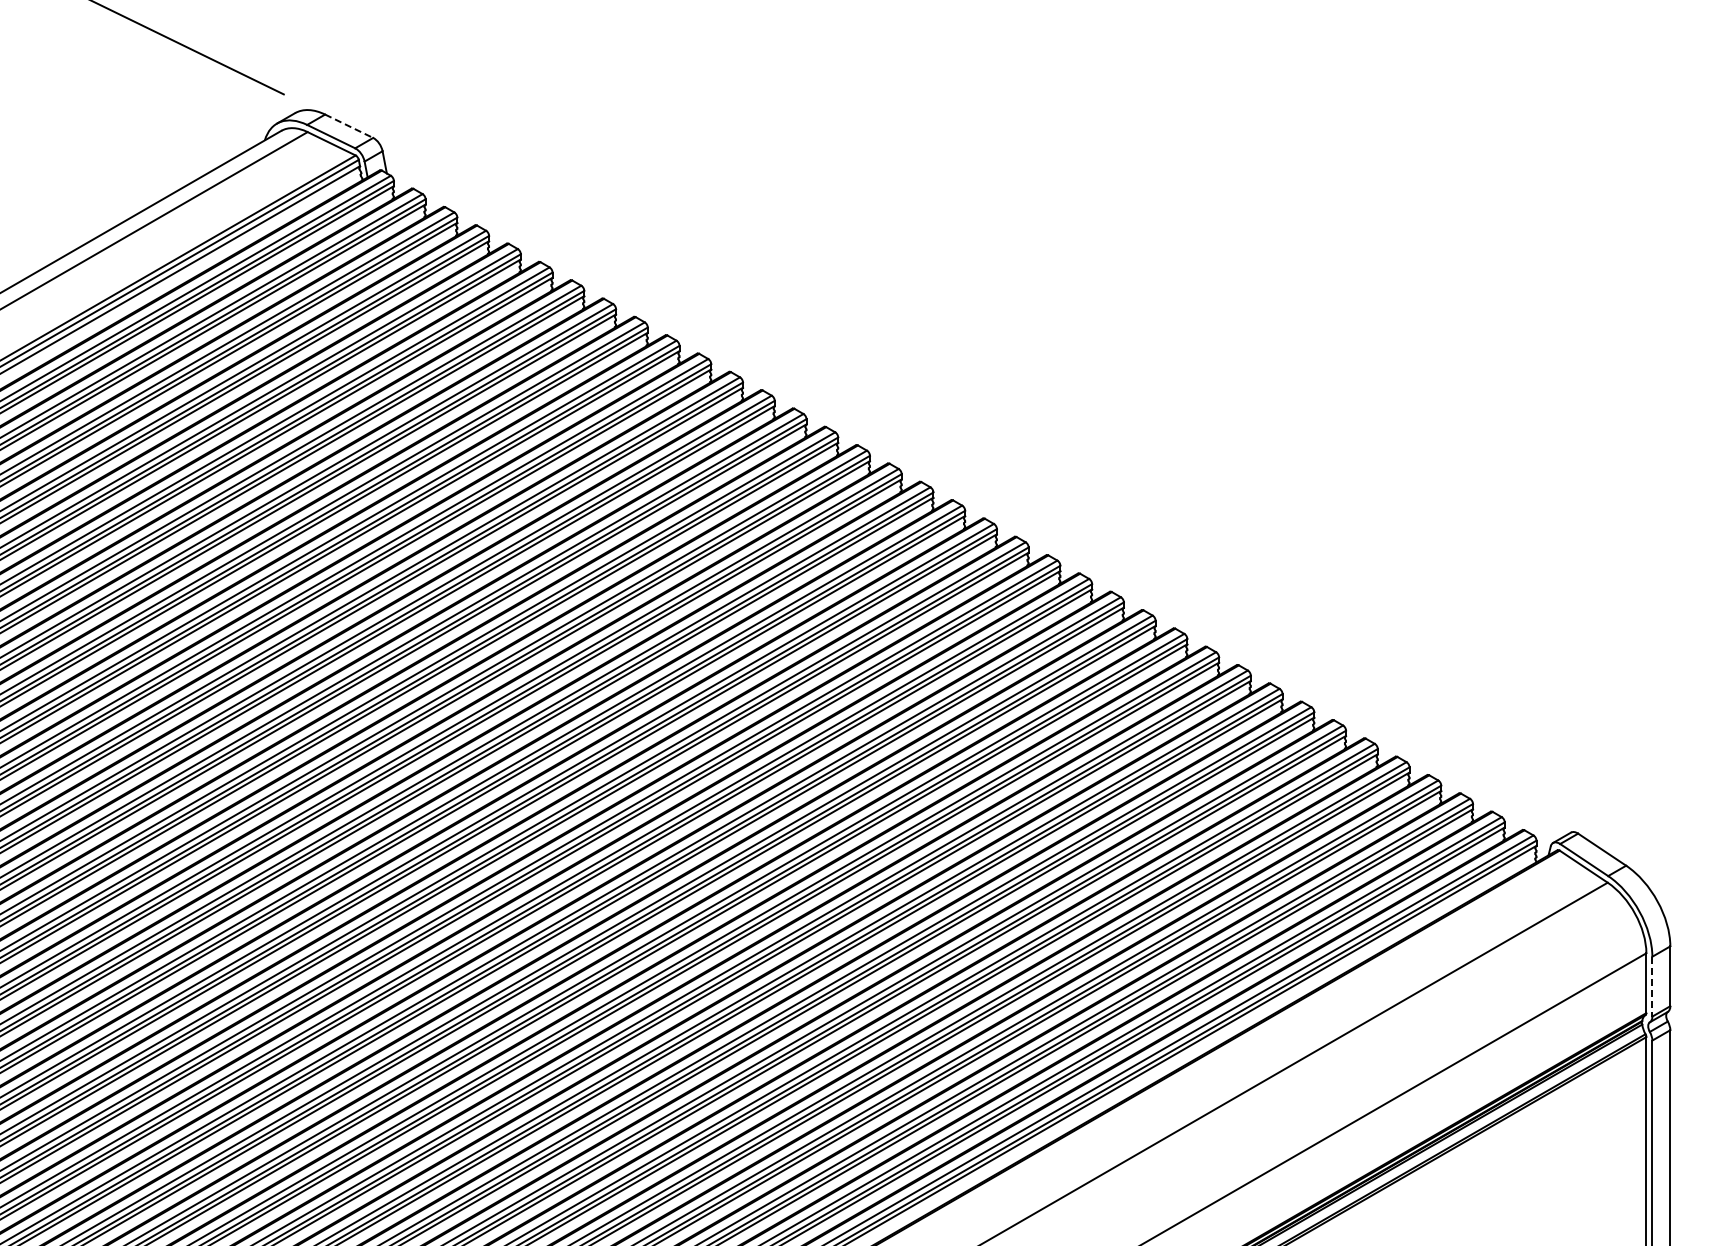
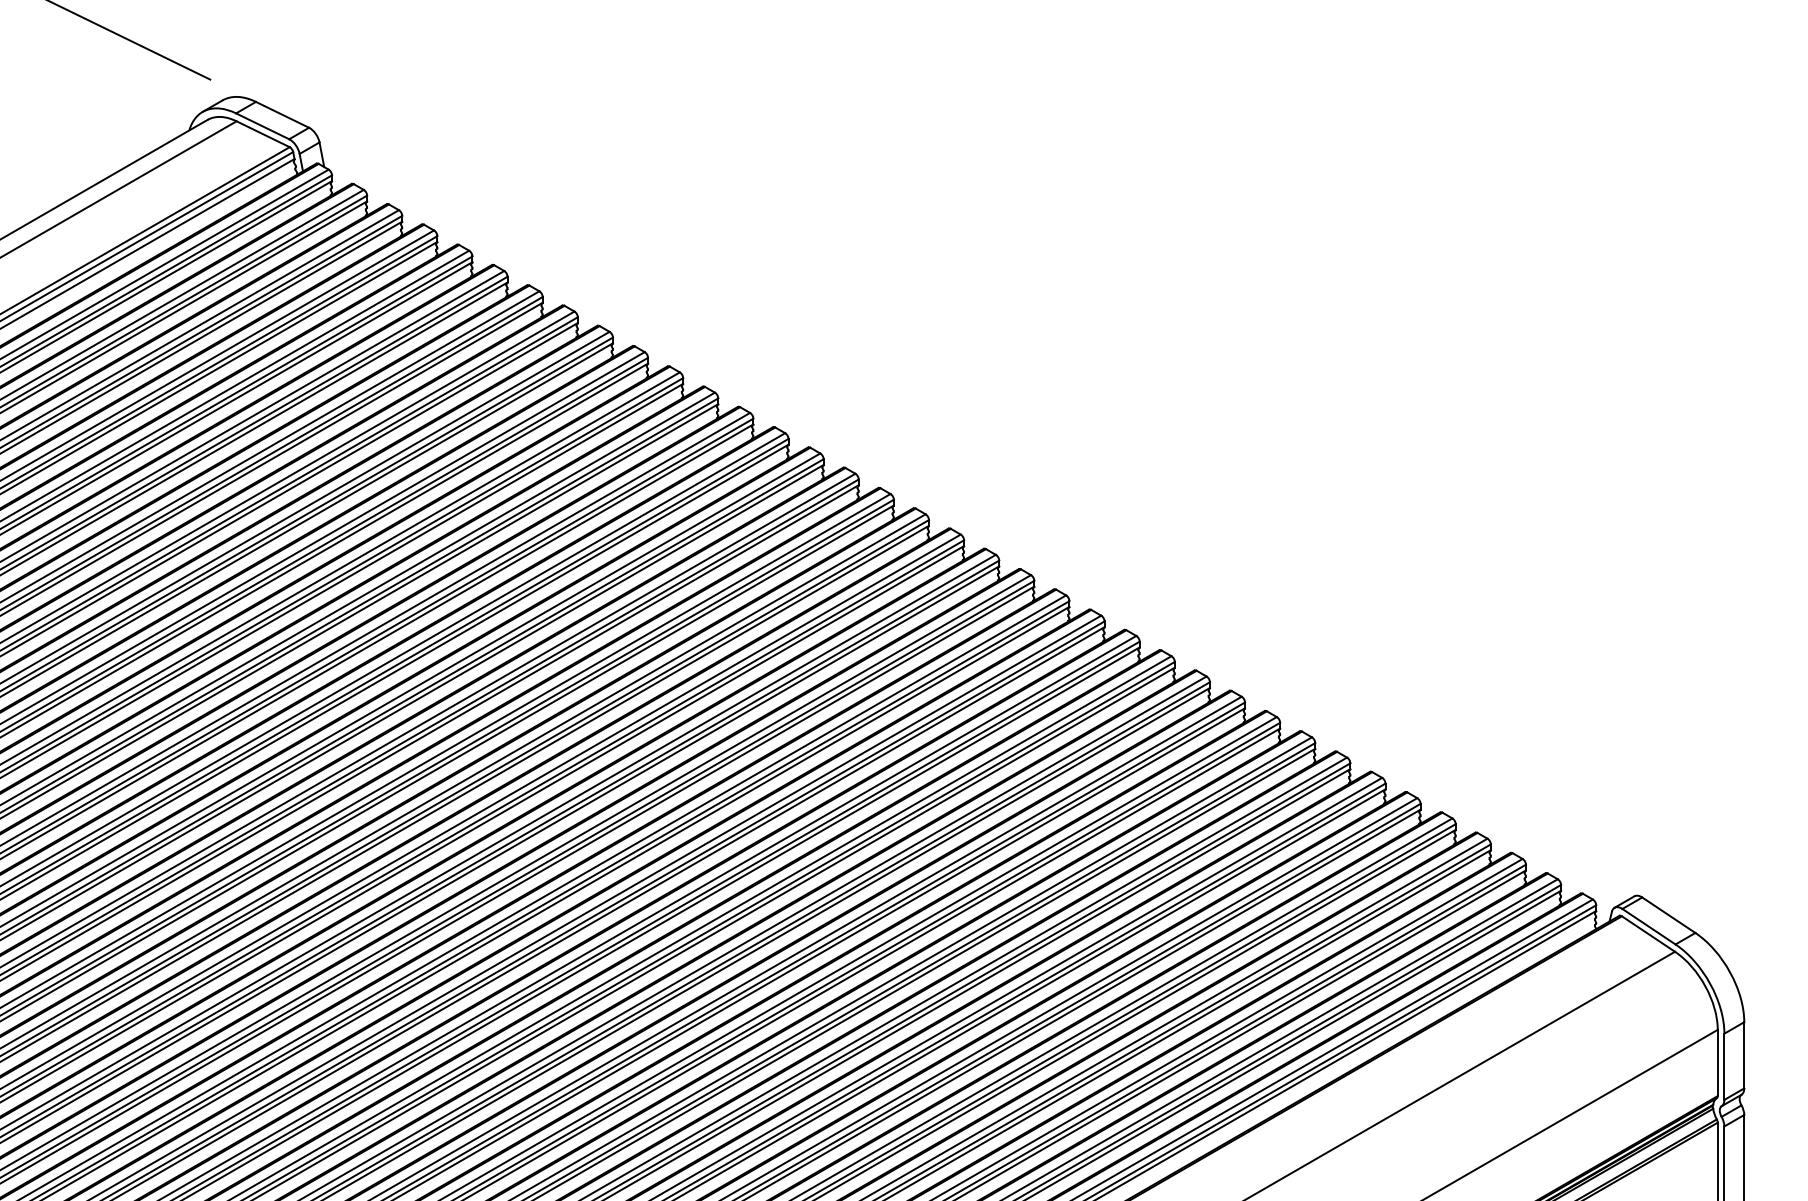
line: (349, 126) -> (282, 115), dashed -> solid
line: (1652, 986) -> (1724, 1066), dashed -> solid

